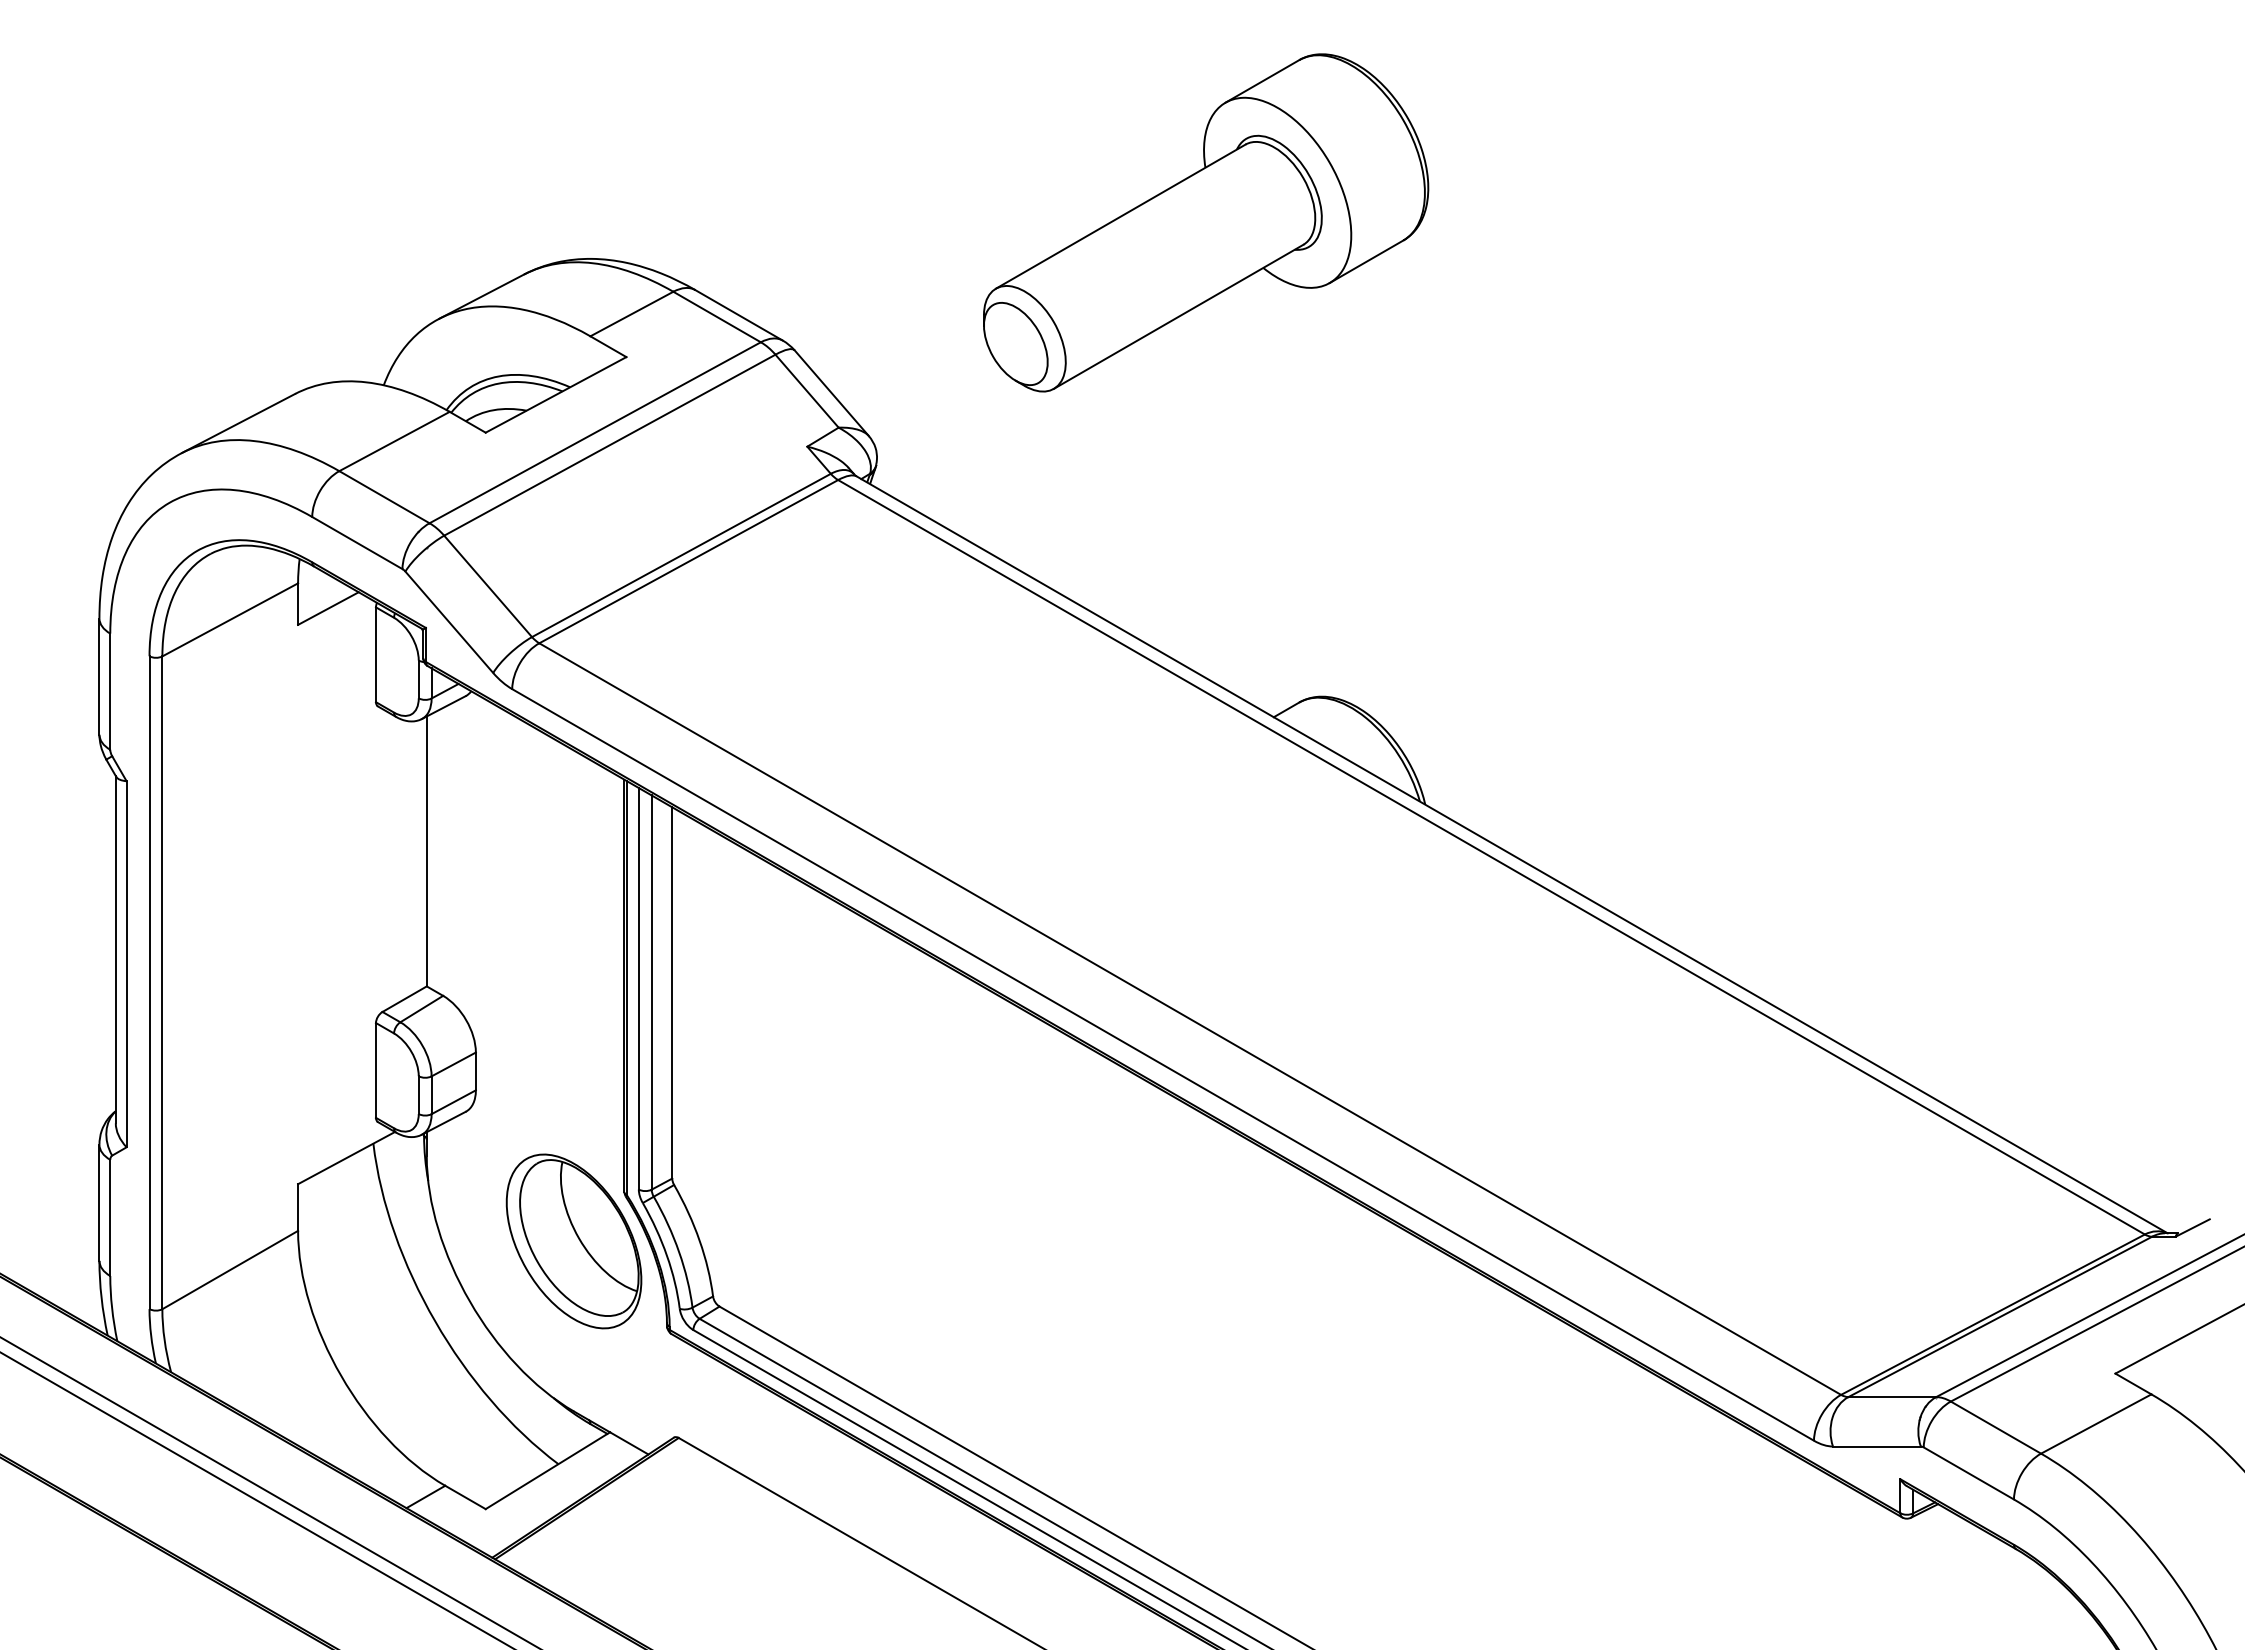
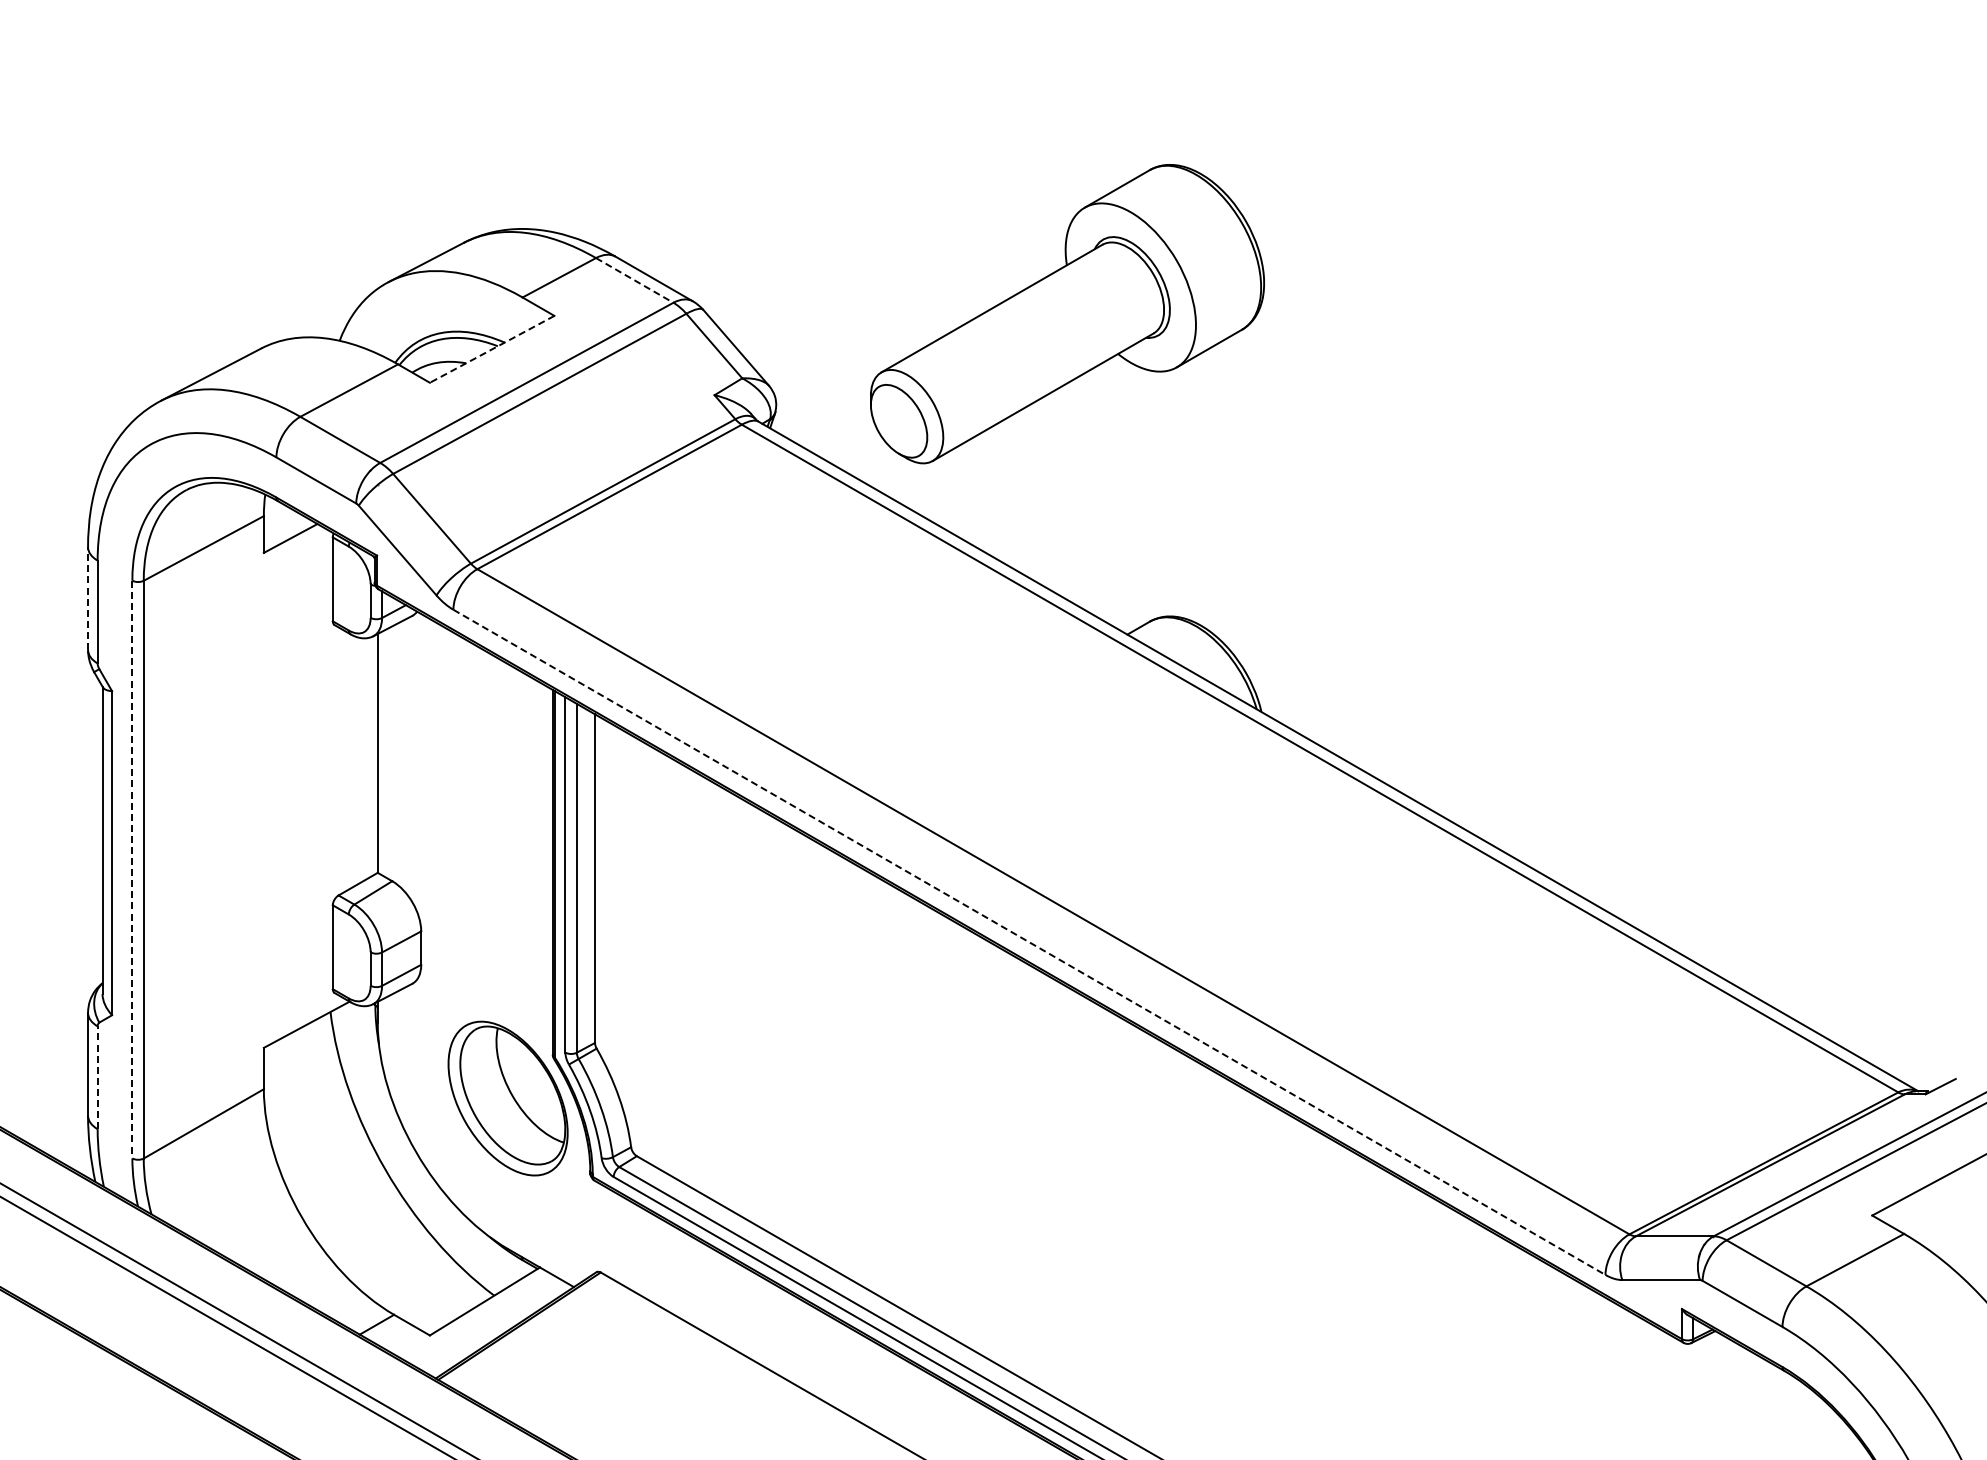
part: (1206, 223) -> (1067, 314), moved
line: (716, 317) -> (634, 280), solid -> dashed
line: (556, 395) -> (492, 349), solid -> dashed
line: (99, 676) -> (88, 598), solid -> dashed
line: (149, 982) -> (132, 869), solid -> dashed
line: (1163, 1065) -> (1029, 942), solid -> dashed
line: (110, 1217) -> (97, 1077), solid -> dashed

